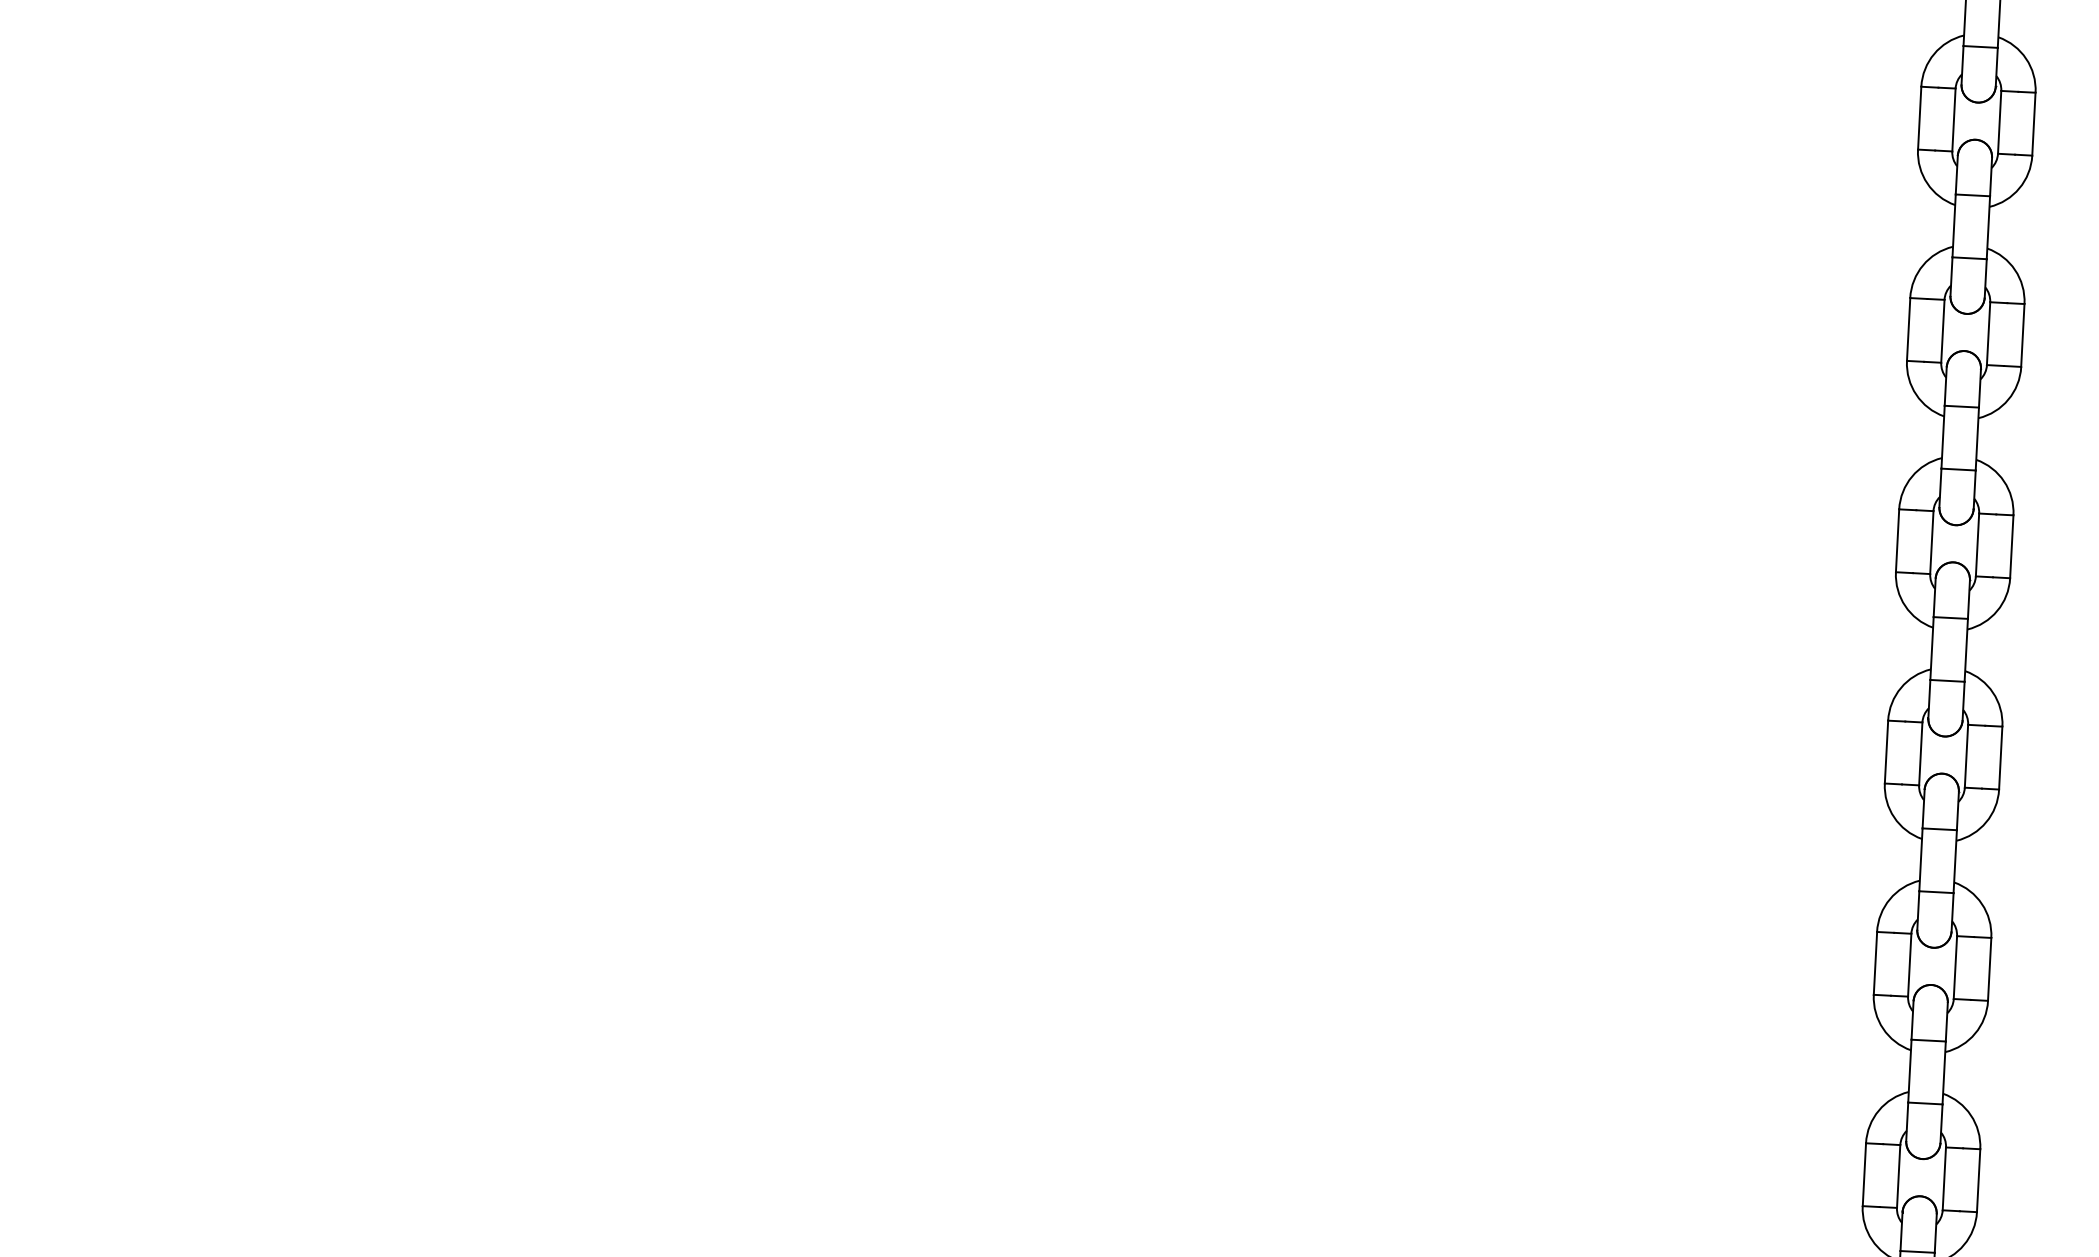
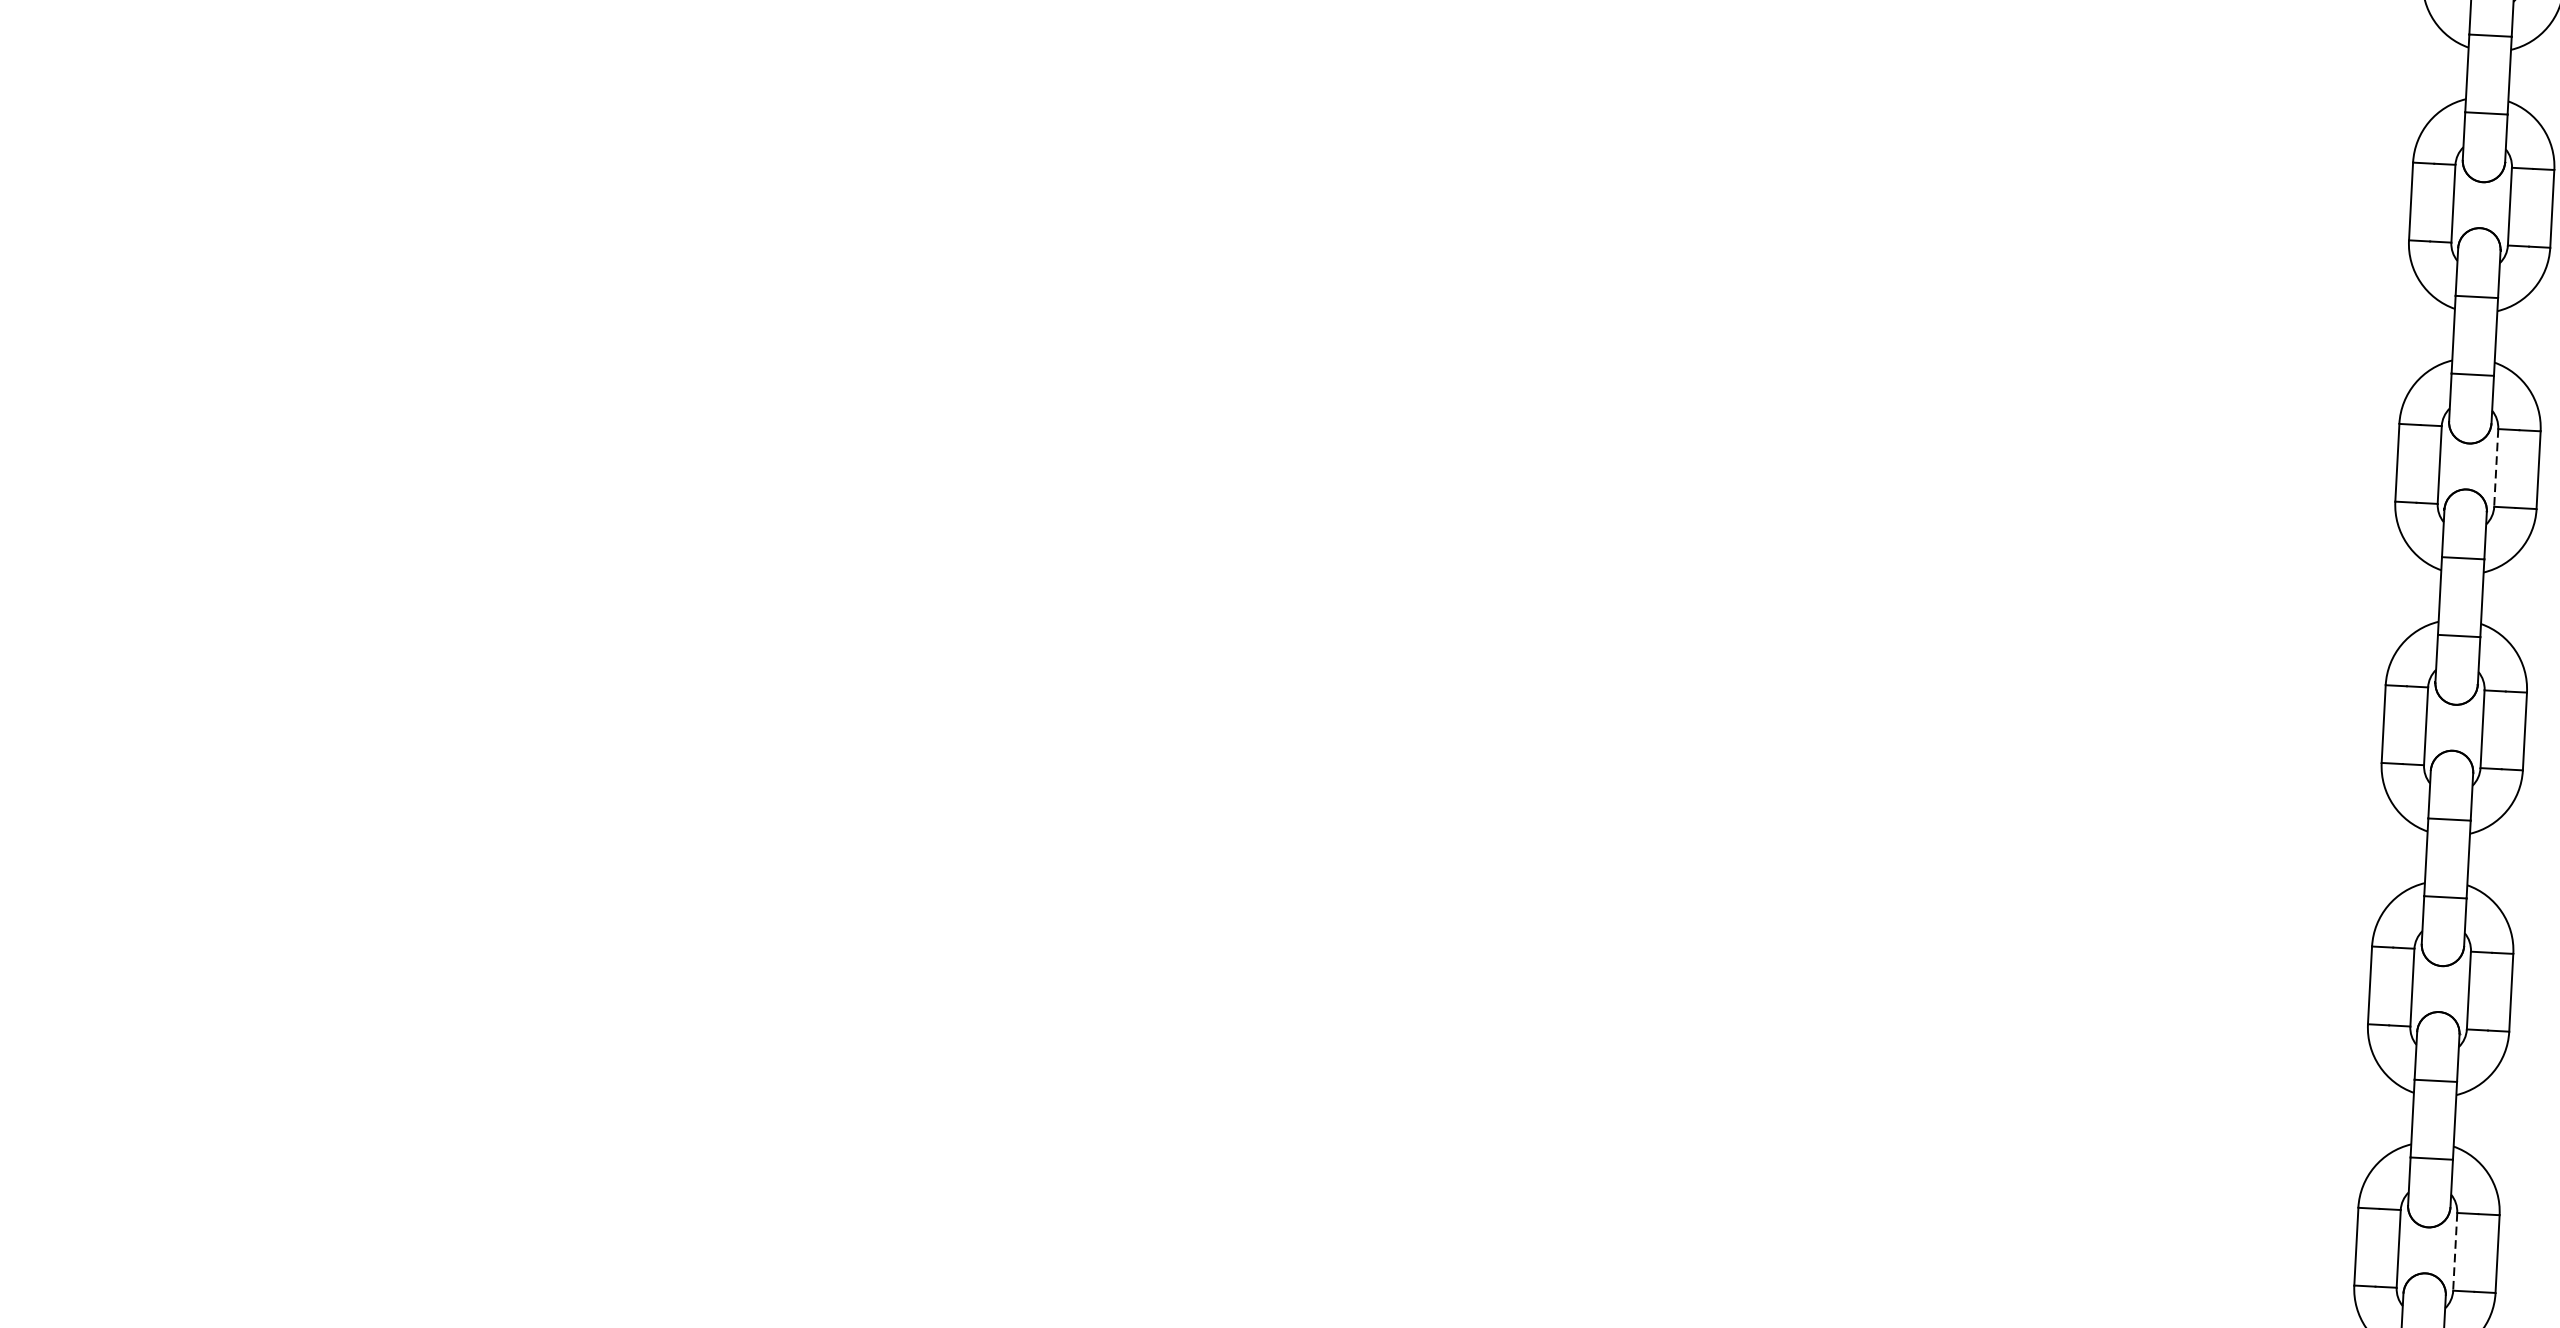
line: (1988, 334) -> (2496, 468), solid -> dashed
line: (1955, 968) -> (2455, 1252), solid -> dashed

